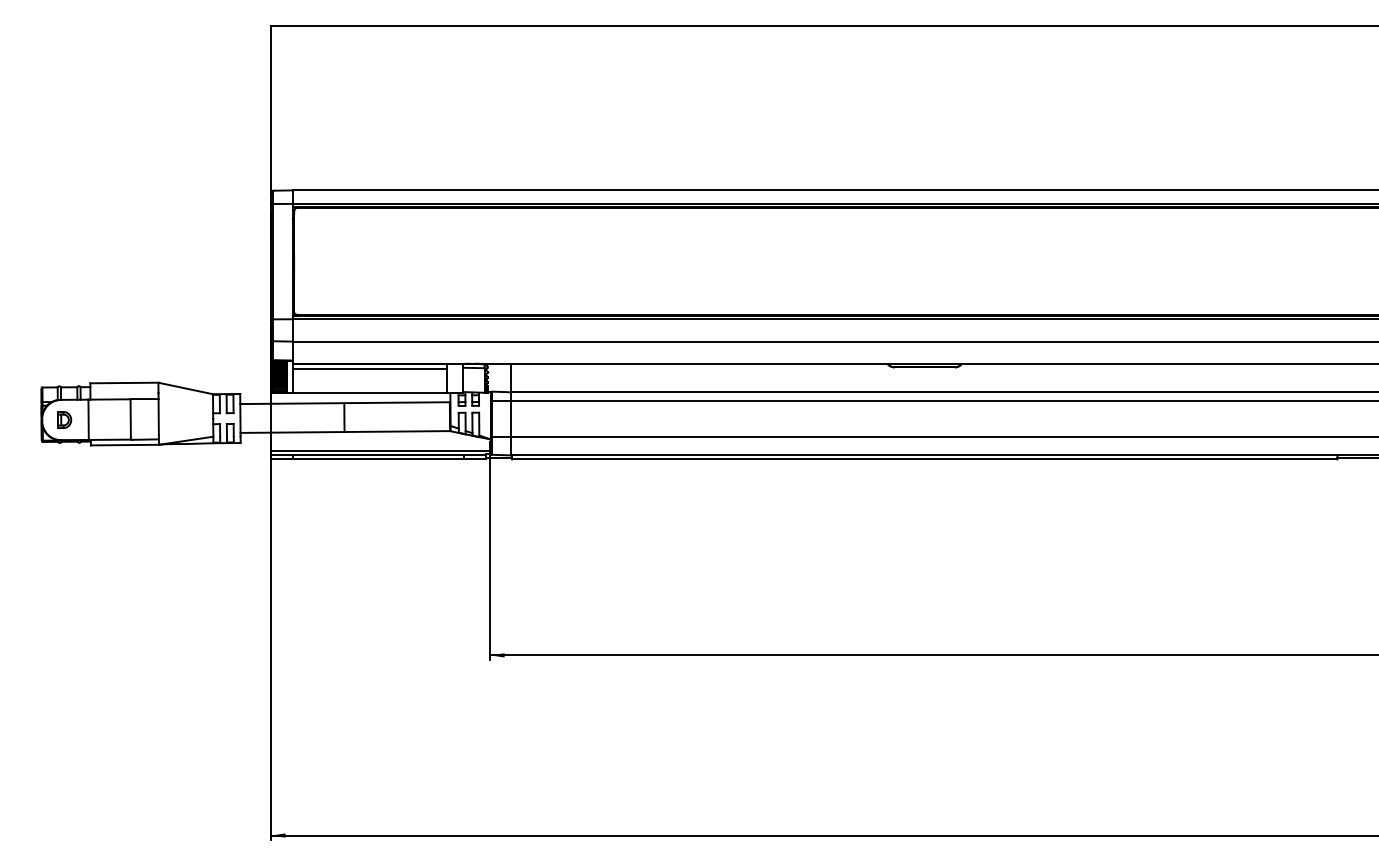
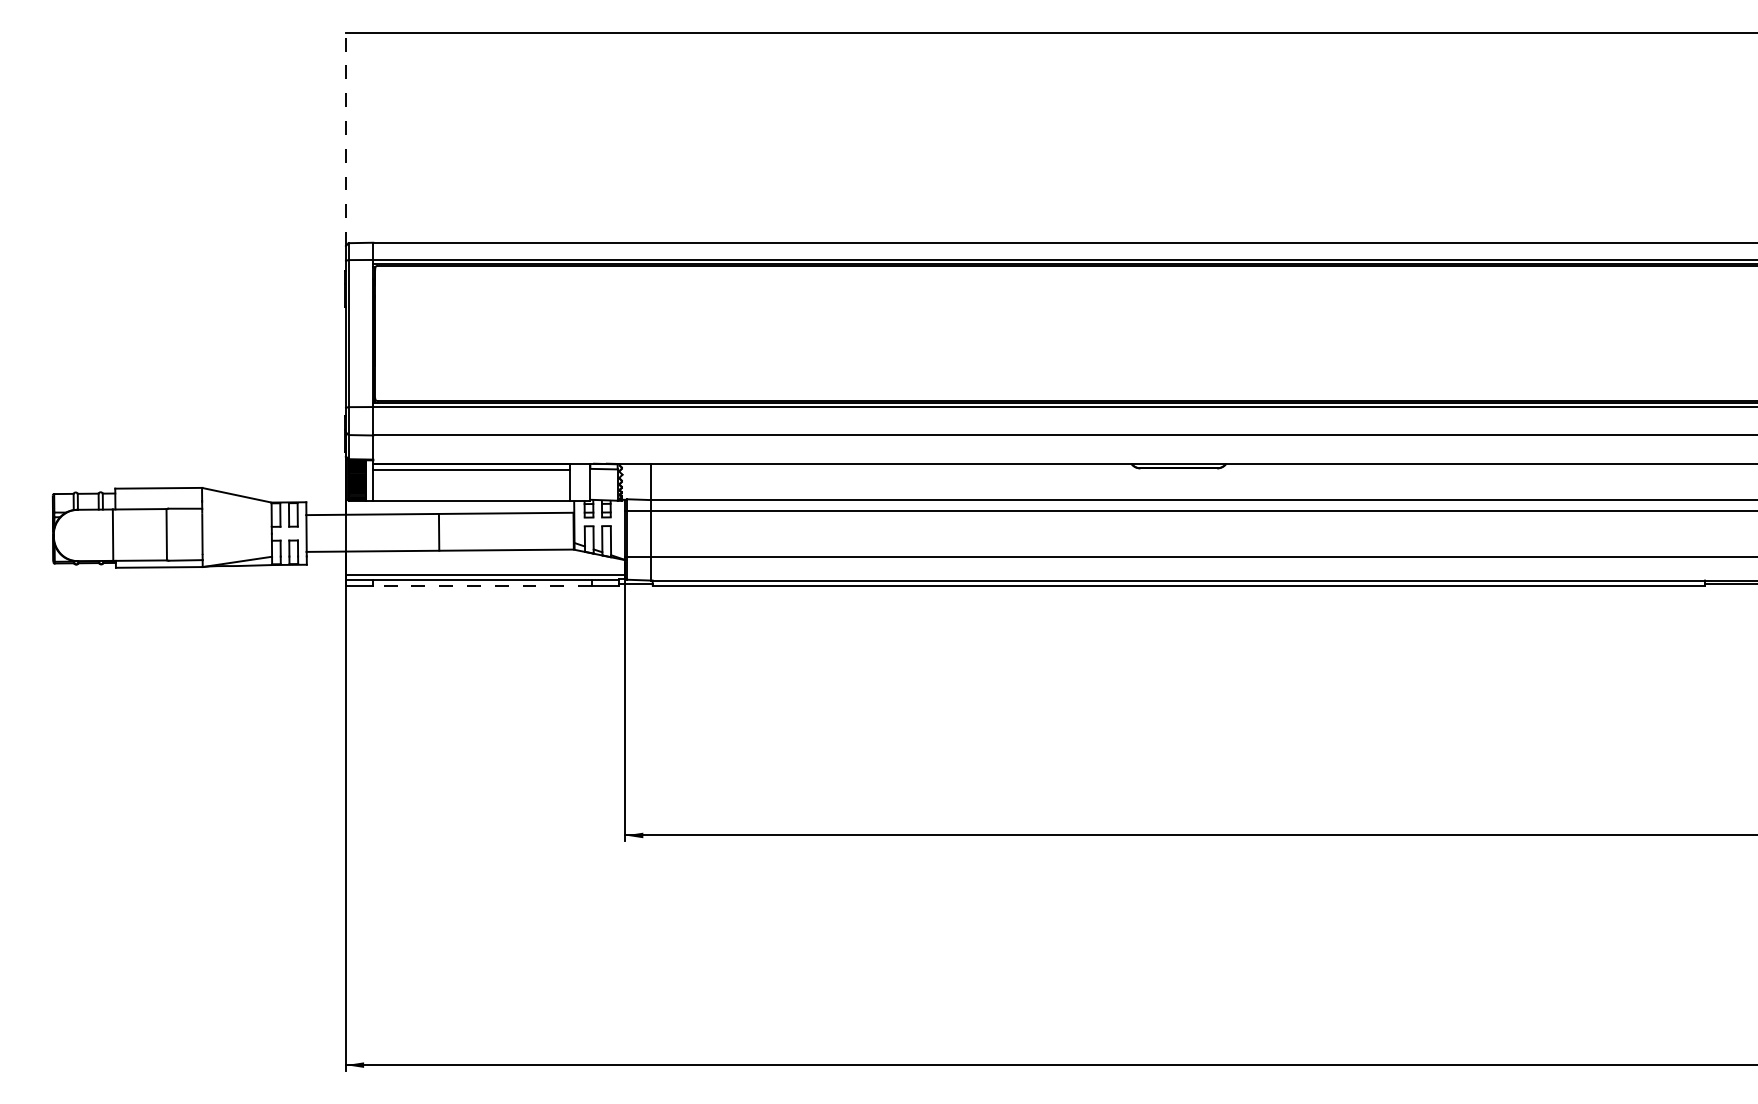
line: (271, 109) -> (346, 139), solid -> dashed
part: (64, 419) -> (82, 534), removed
line: (378, 459) -> (482, 585), solid -> dashed

